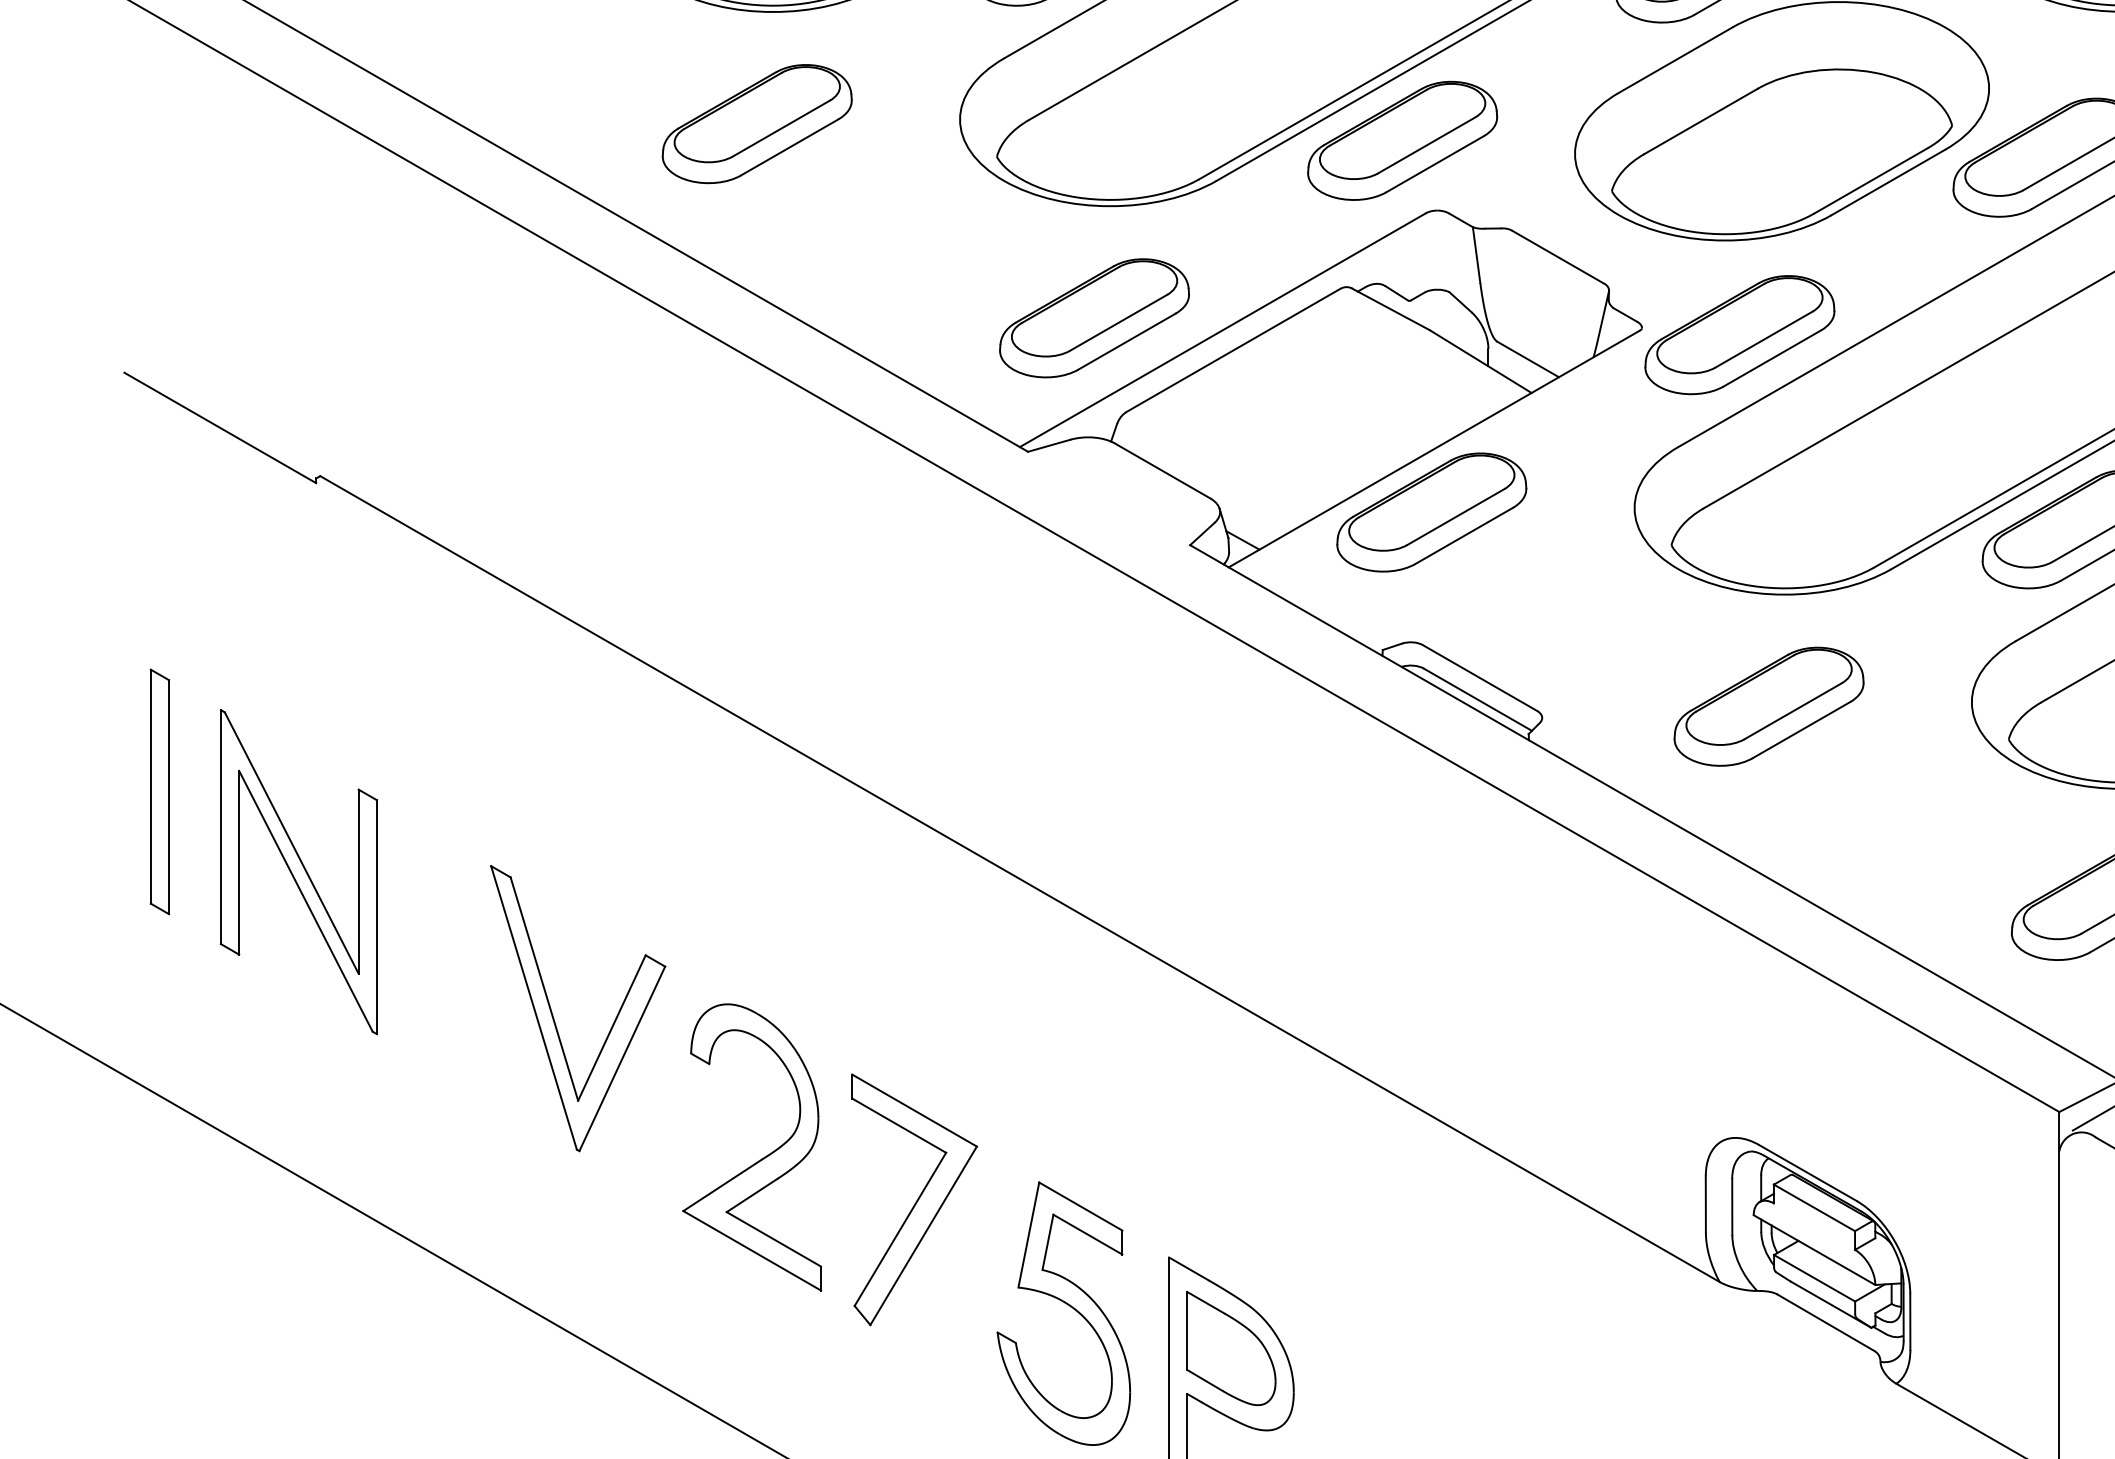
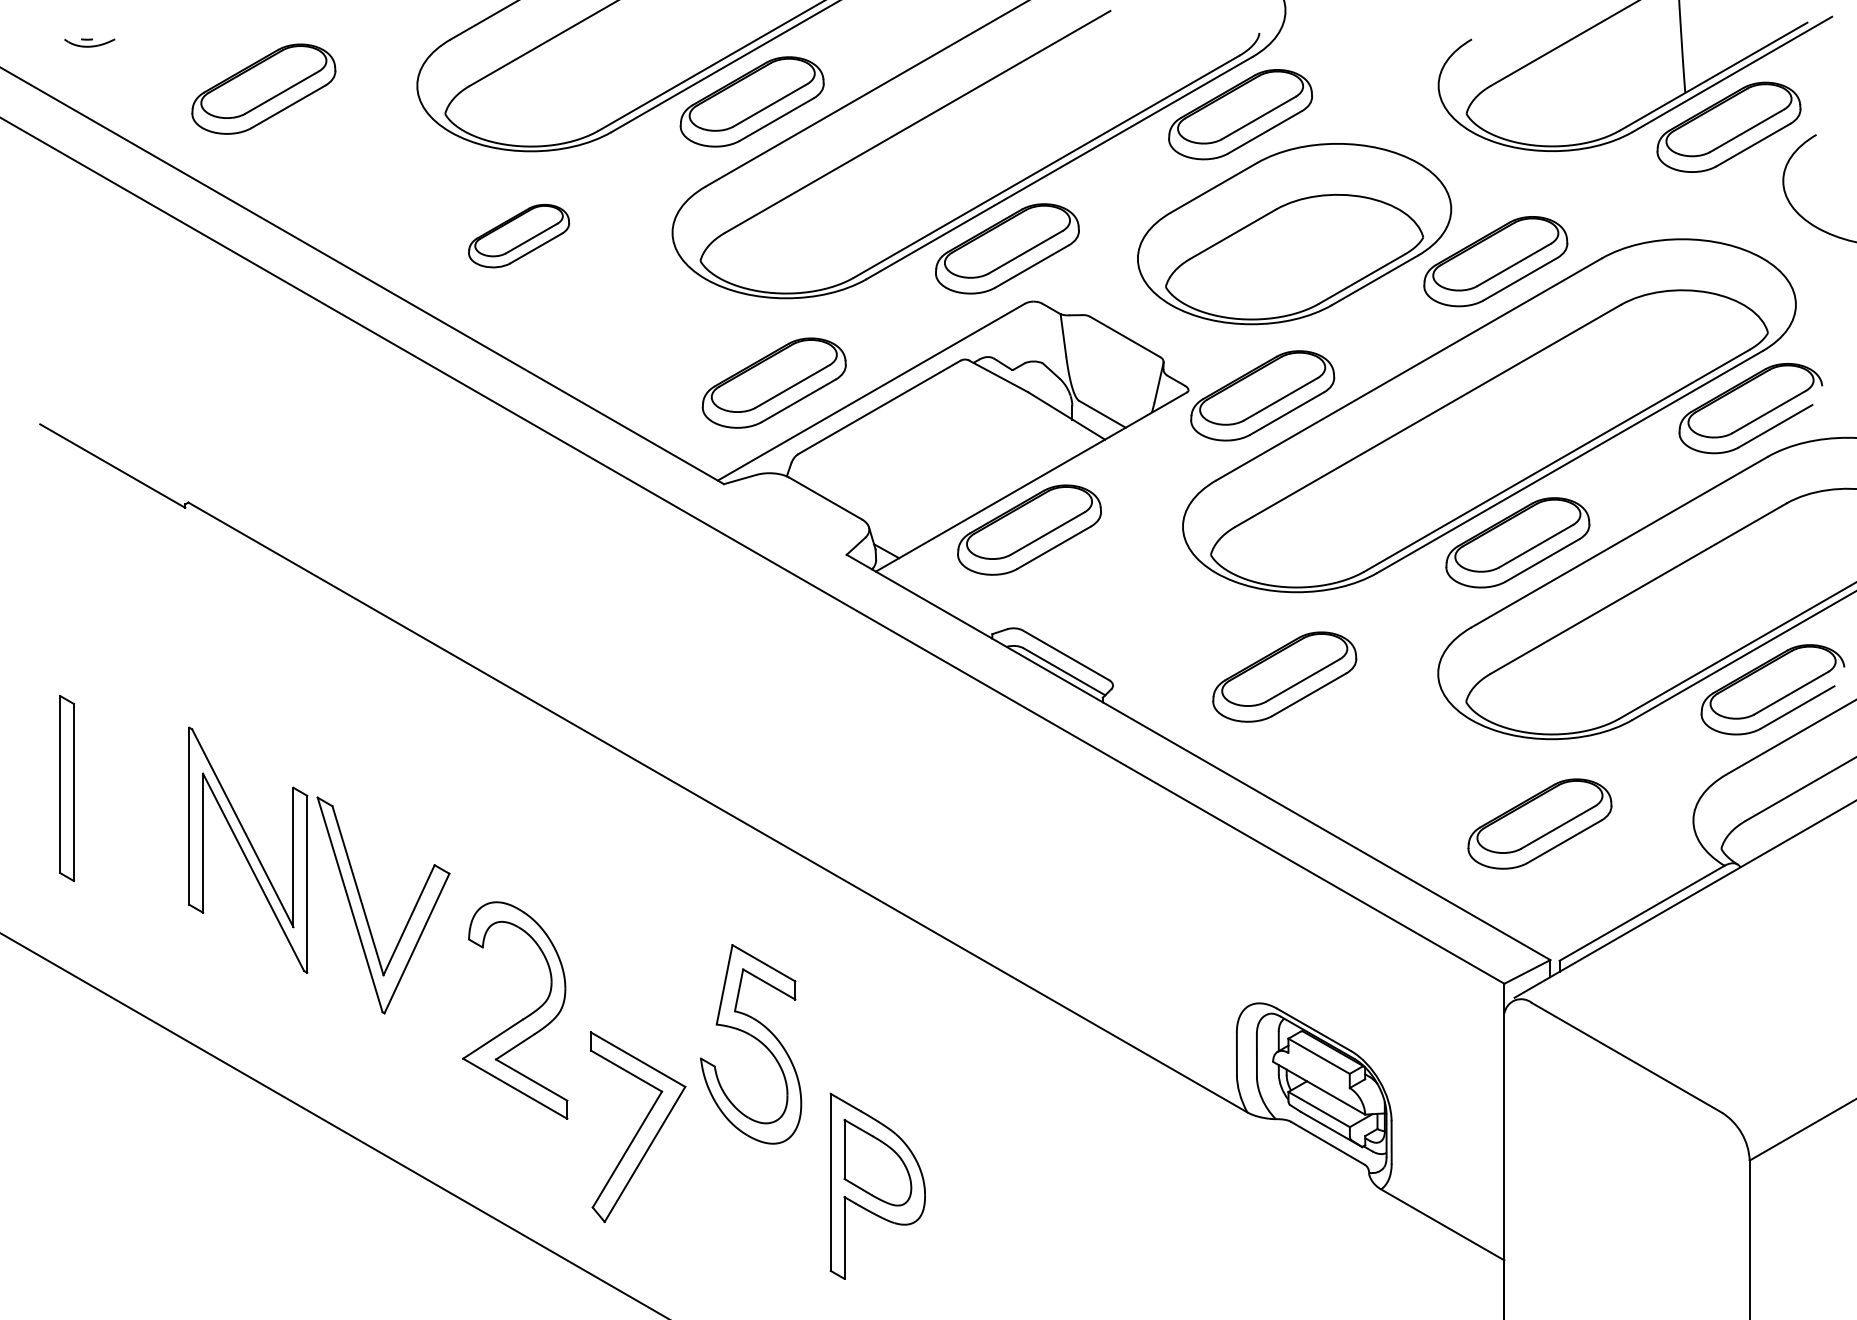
part: (756, 123) -> (518, 235), size x0.7
part: (159, 791) -> (66, 788), moved
part: (299, 871) -> (248, 849), moved
part: (913, 1200) -> (637, 1127), moved
part: (1069, 1307) -> (755, 1039), moved

